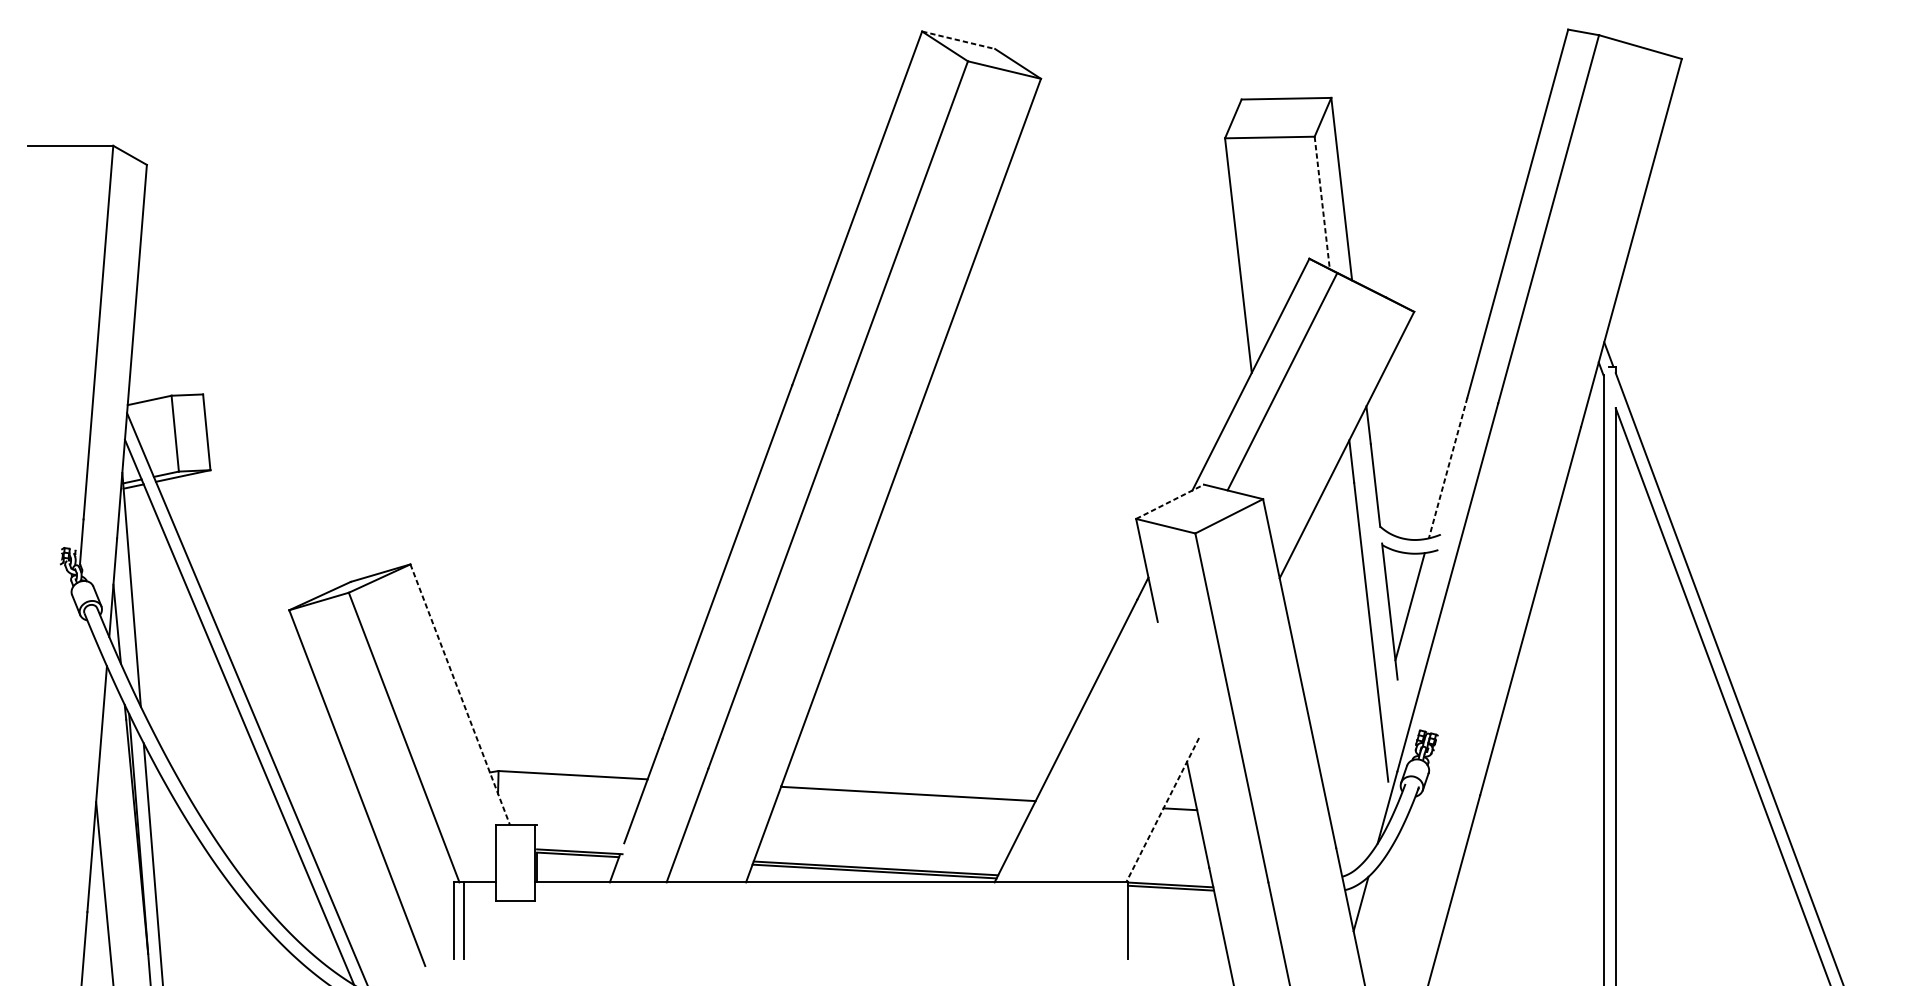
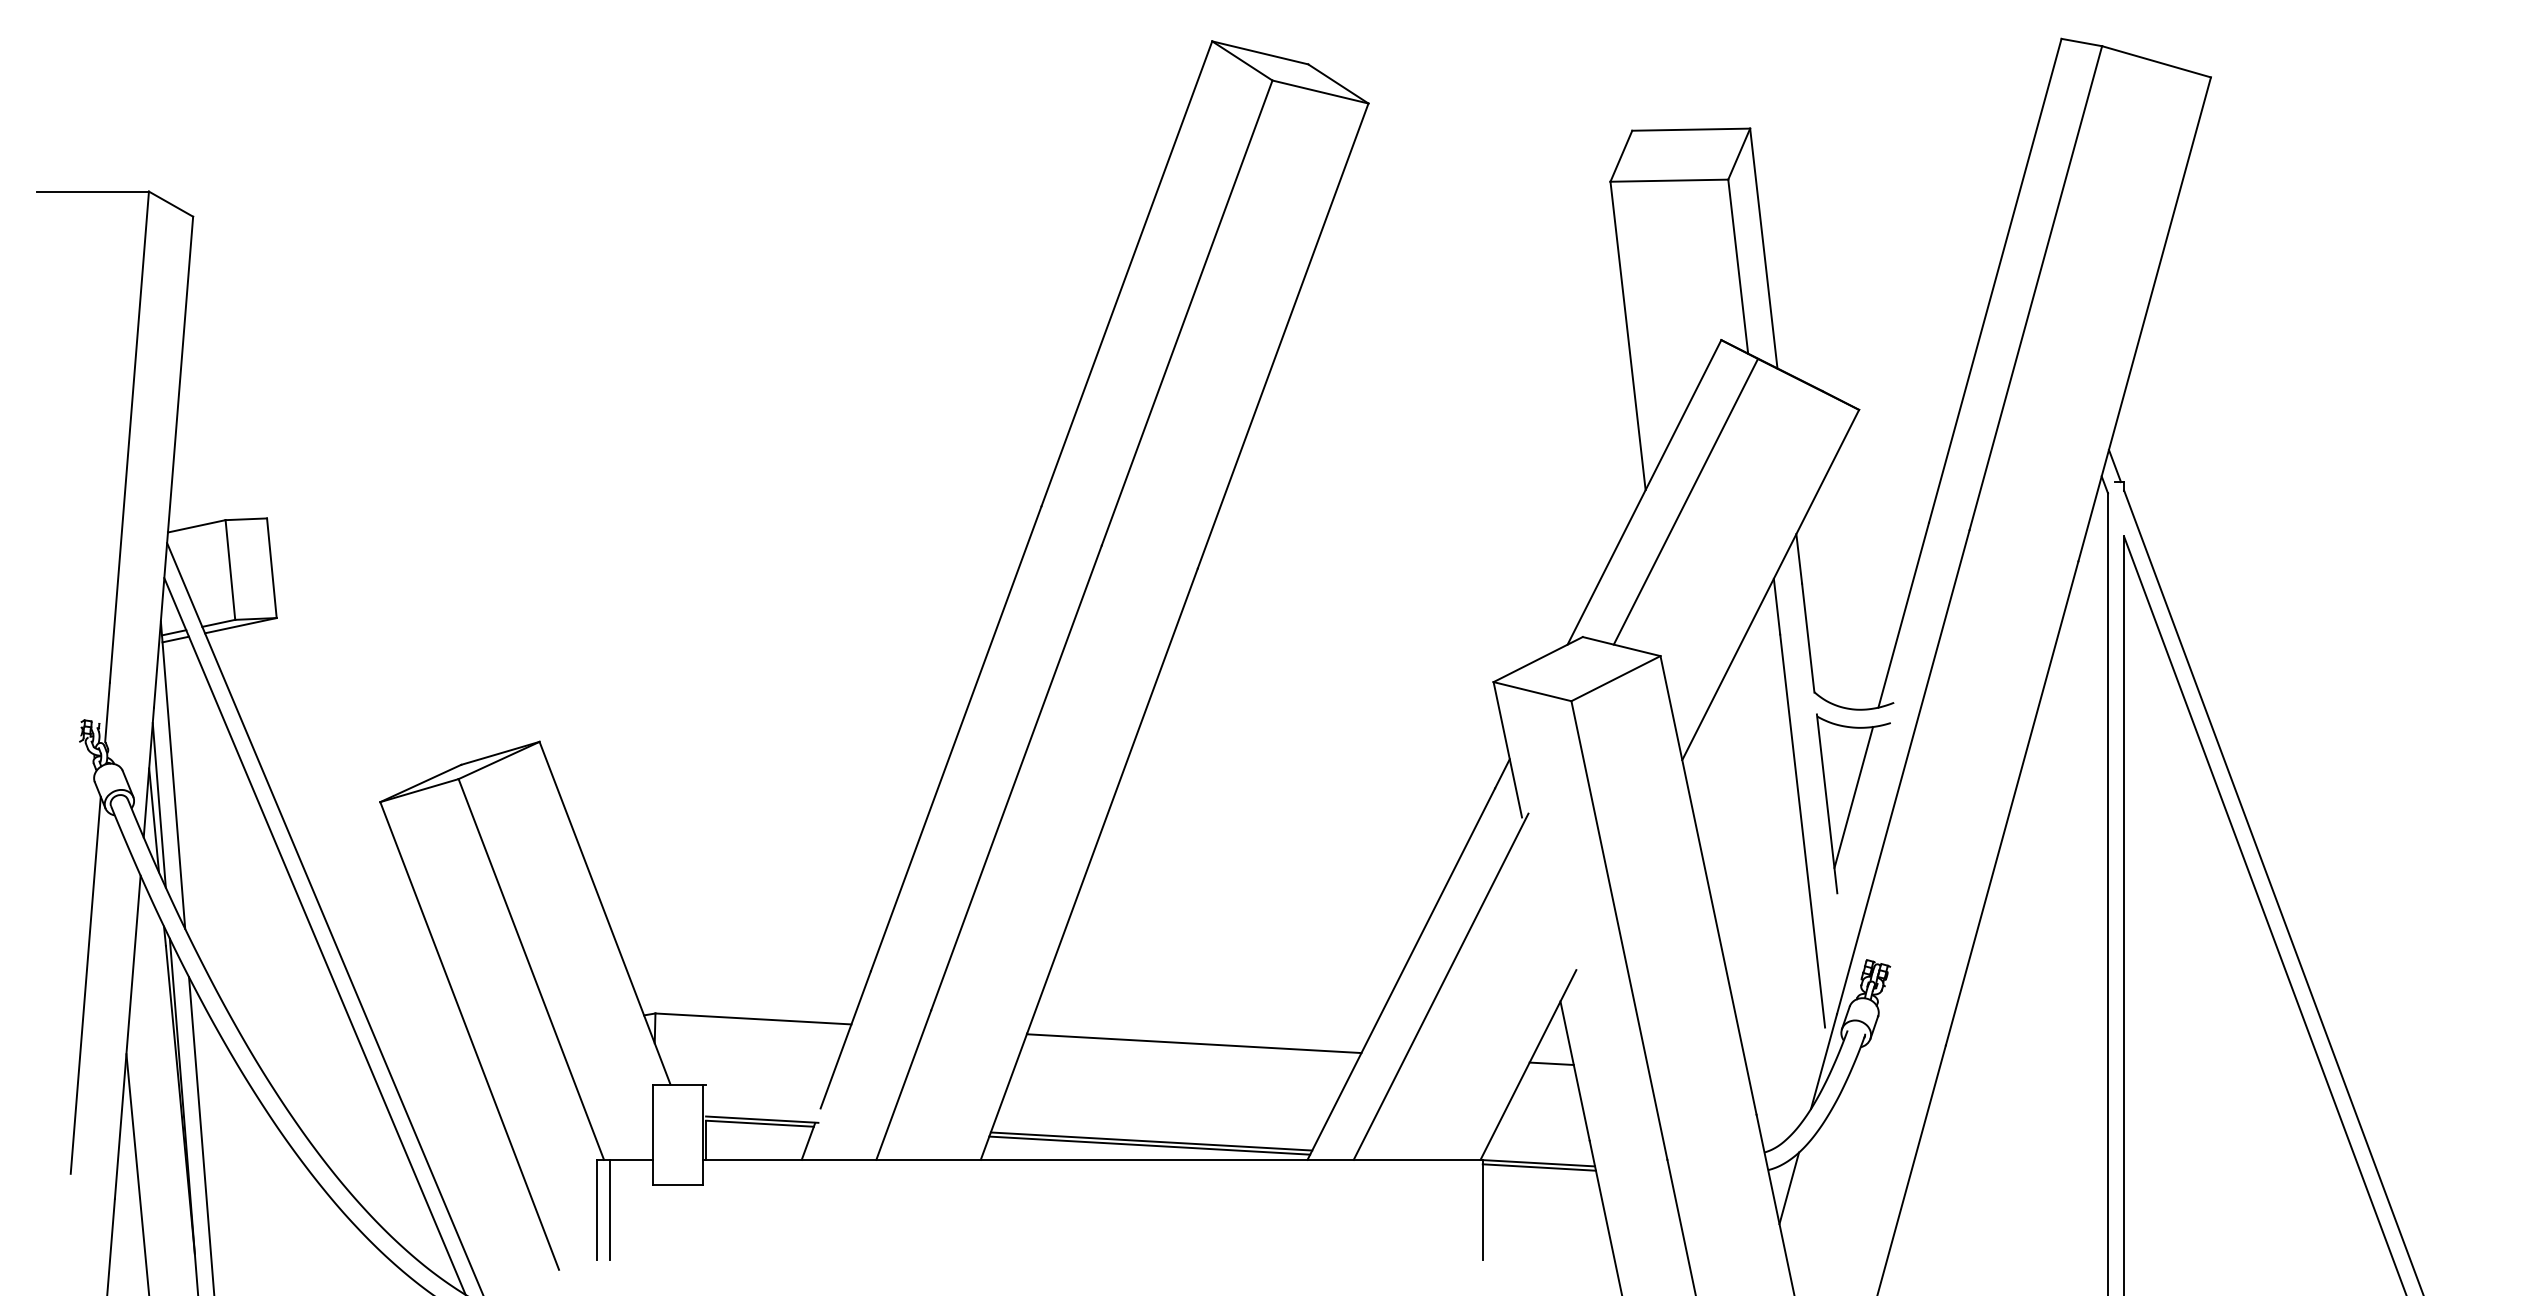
line: (958, 40) -> (1260, 52), dashed -> solid
line: (1322, 202) -> (1738, 266), dashed -> solid
line: (1447, 468) -> (1903, 615), dashed -> solid
line: (1170, 501) -> (1538, 659), dashed -> solid
line: (120, 612) -> (158, 805), added
line: (460, 694) -> (605, 913), dashed -> solid
line: (65, 748) -> (85, 984), added
line: (1095, 750) -> (1440, 986), added
line: (1162, 810) -> (1528, 1065), dashed -> solid

